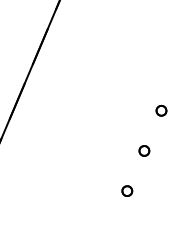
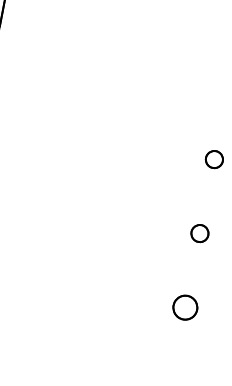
part: (127, 190) -> (185, 306), size x1.4

